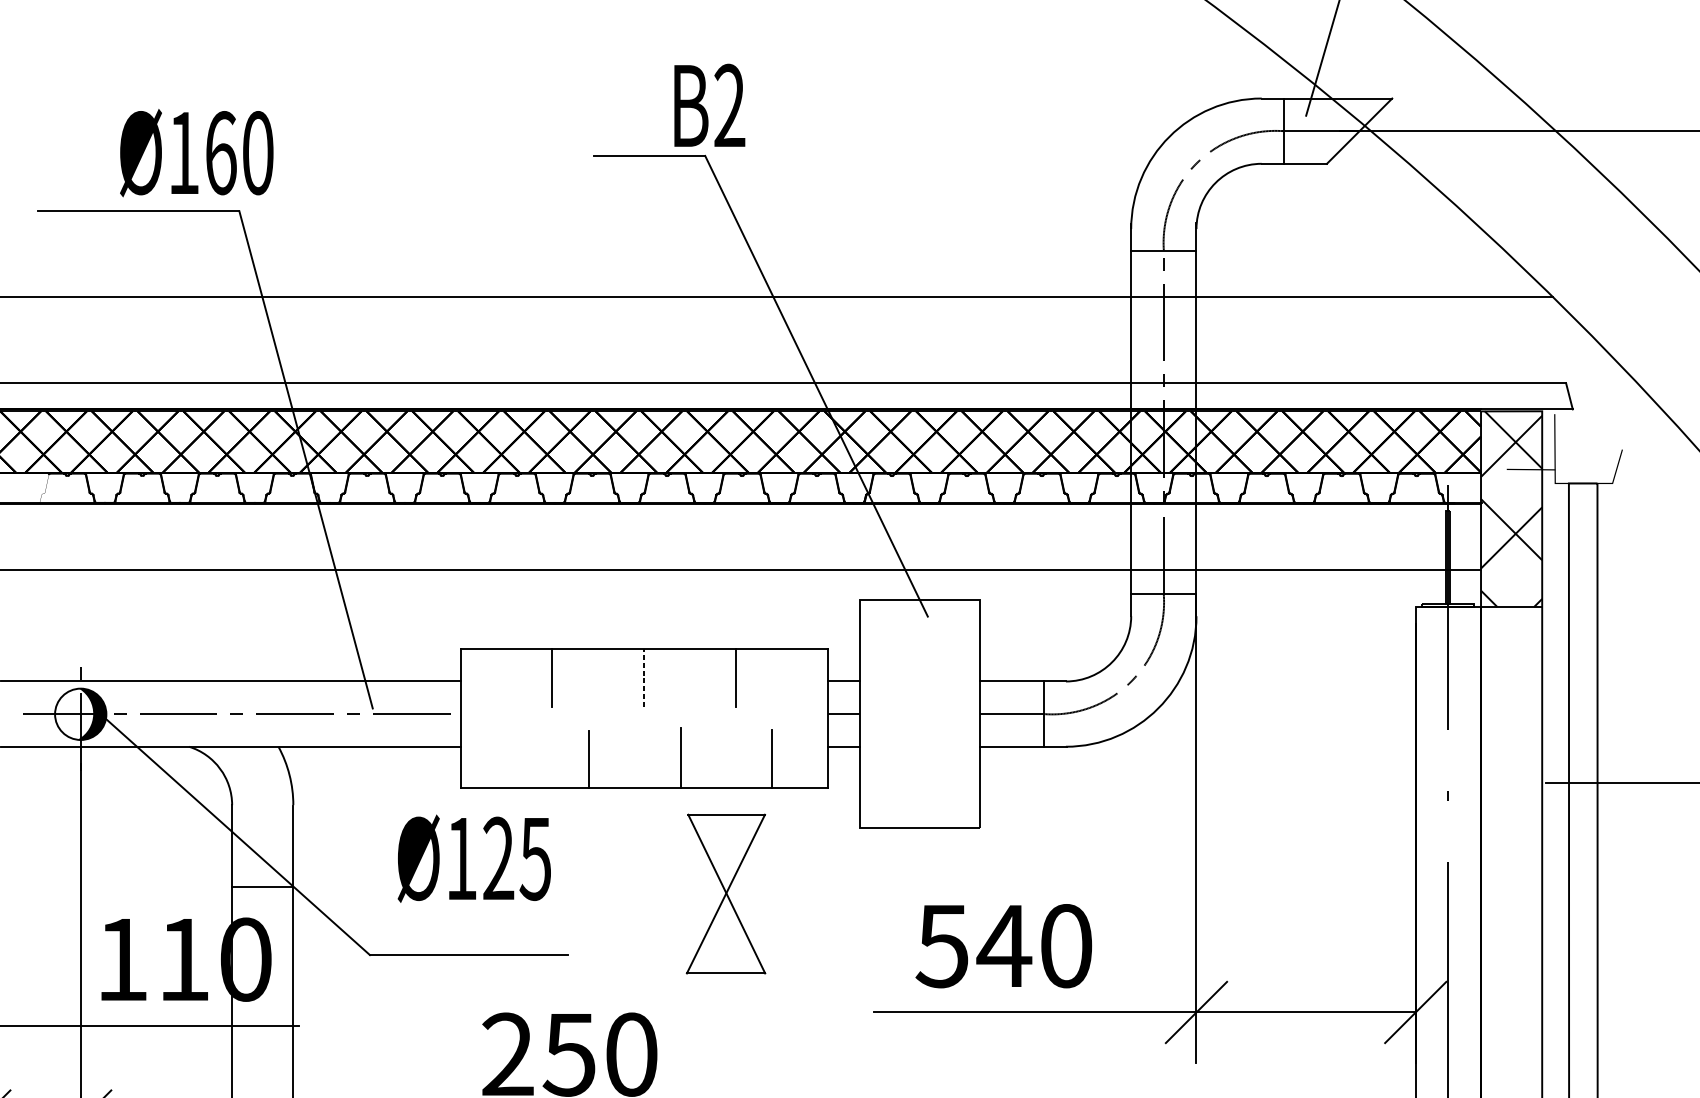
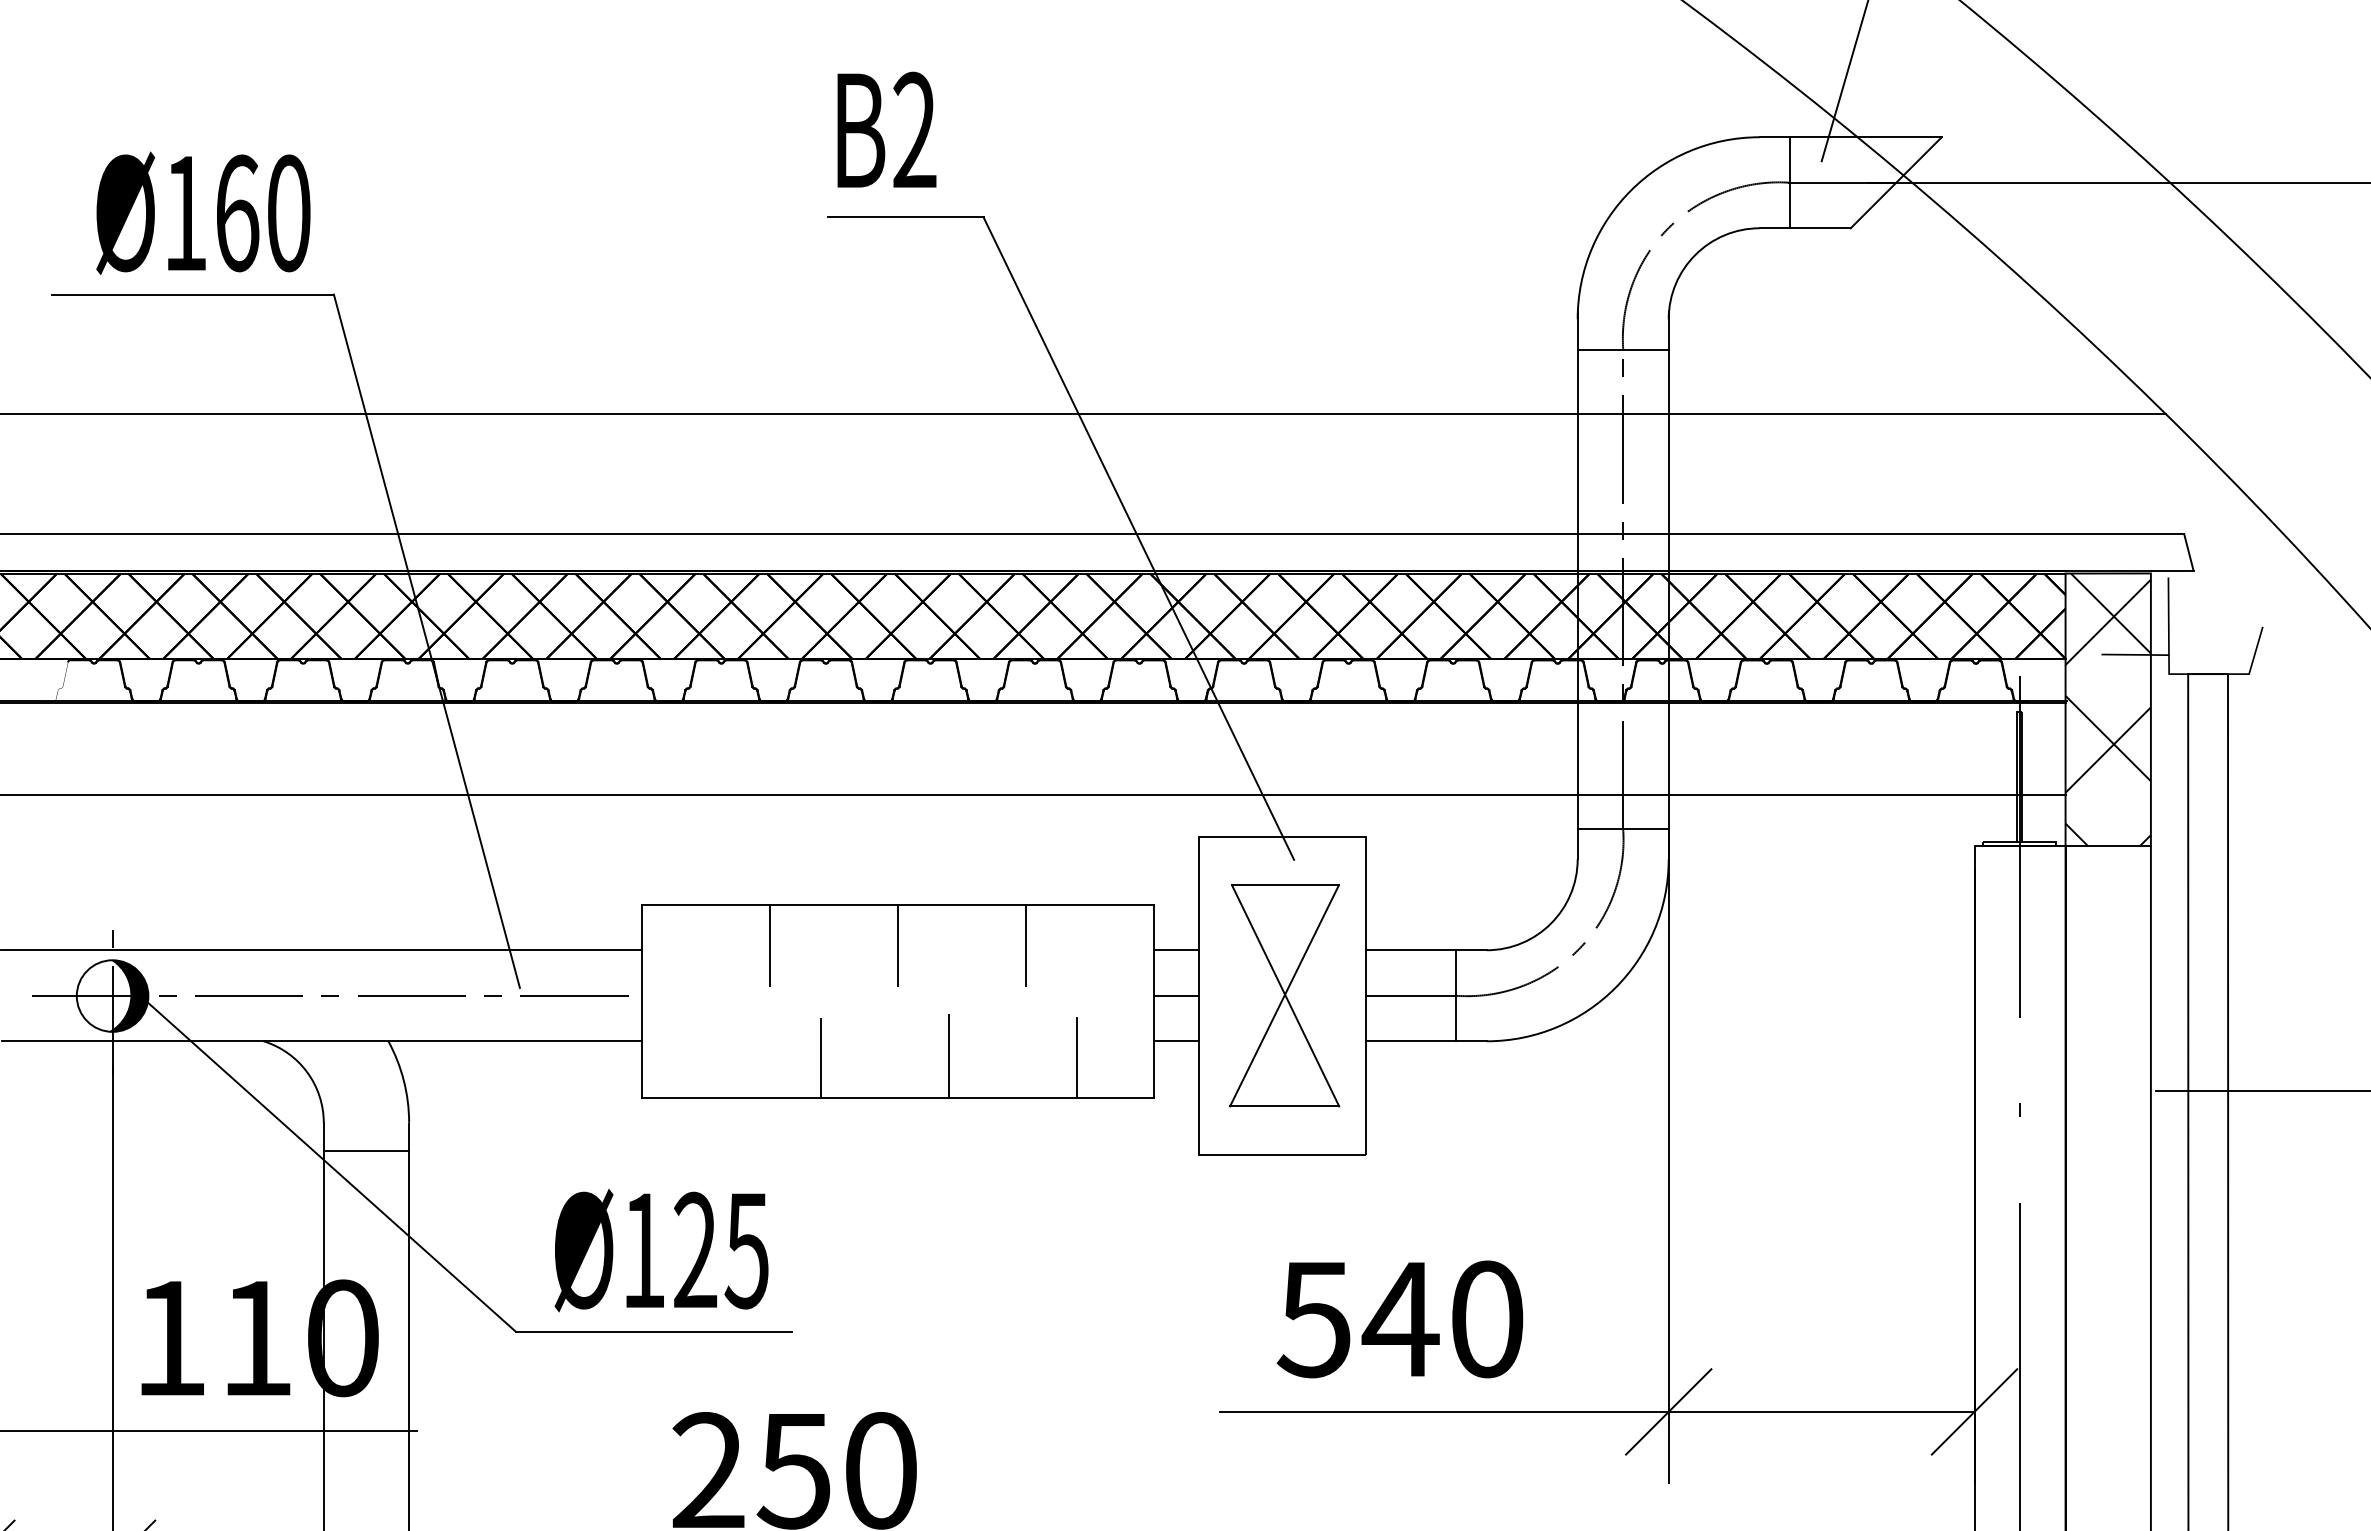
text: (709, 105) -> (886, 129), moved
text: (196, 152) -> (203, 212), moved
line: (644, 678) -> (898, 945), dashed -> solid
text: (474, 858) -> (661, 1250), moved
line: (262, 886) -> (366, 1151), moved
part: (725, 893) -> (1284, 995), moved

